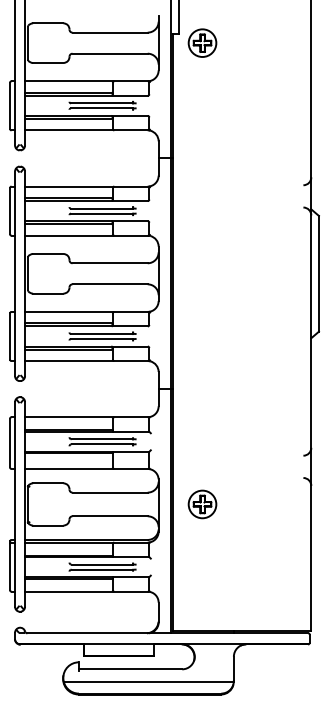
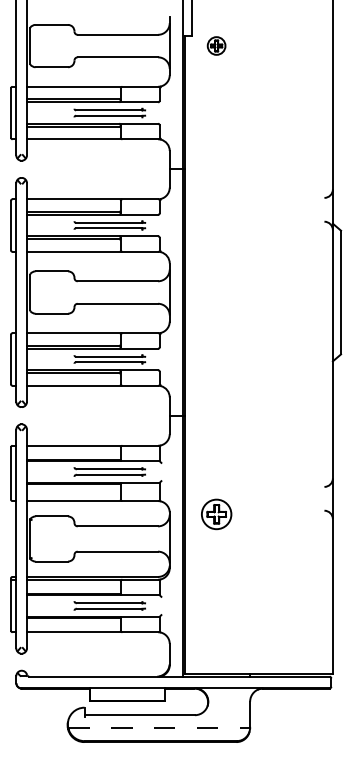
part: (202, 42) -> (216, 45), size x0.6
part: (202, 504) -> (216, 514), moved
line: (149, 681) -> (159, 728), solid -> dashed

